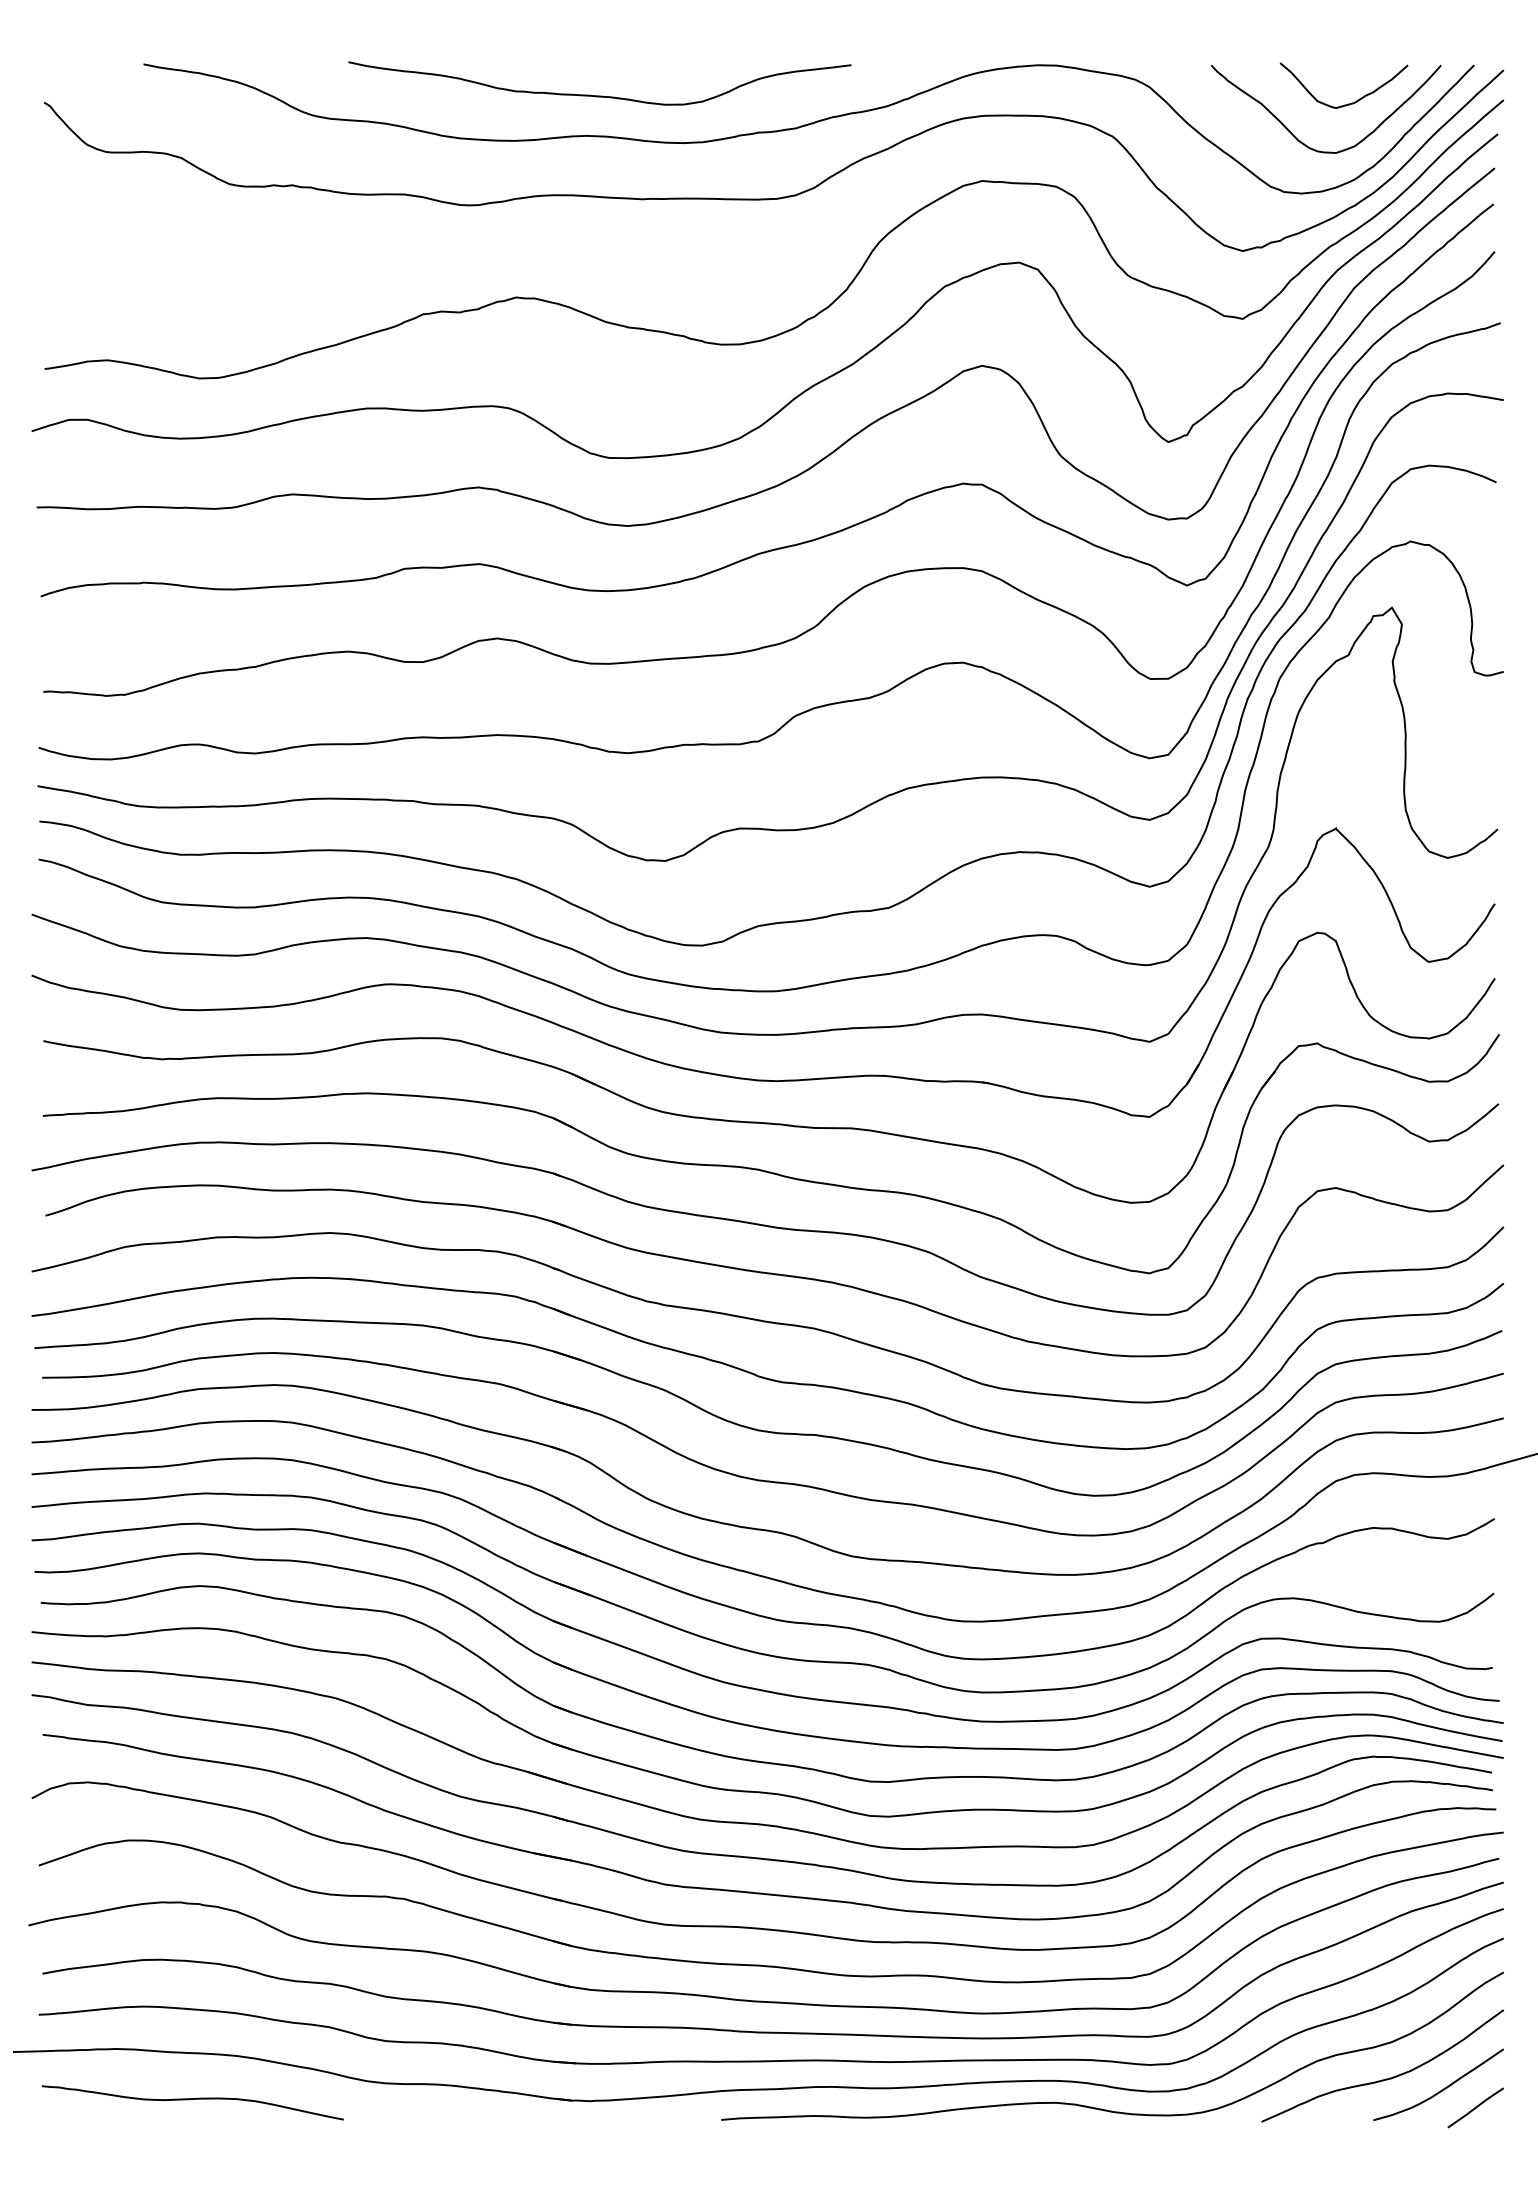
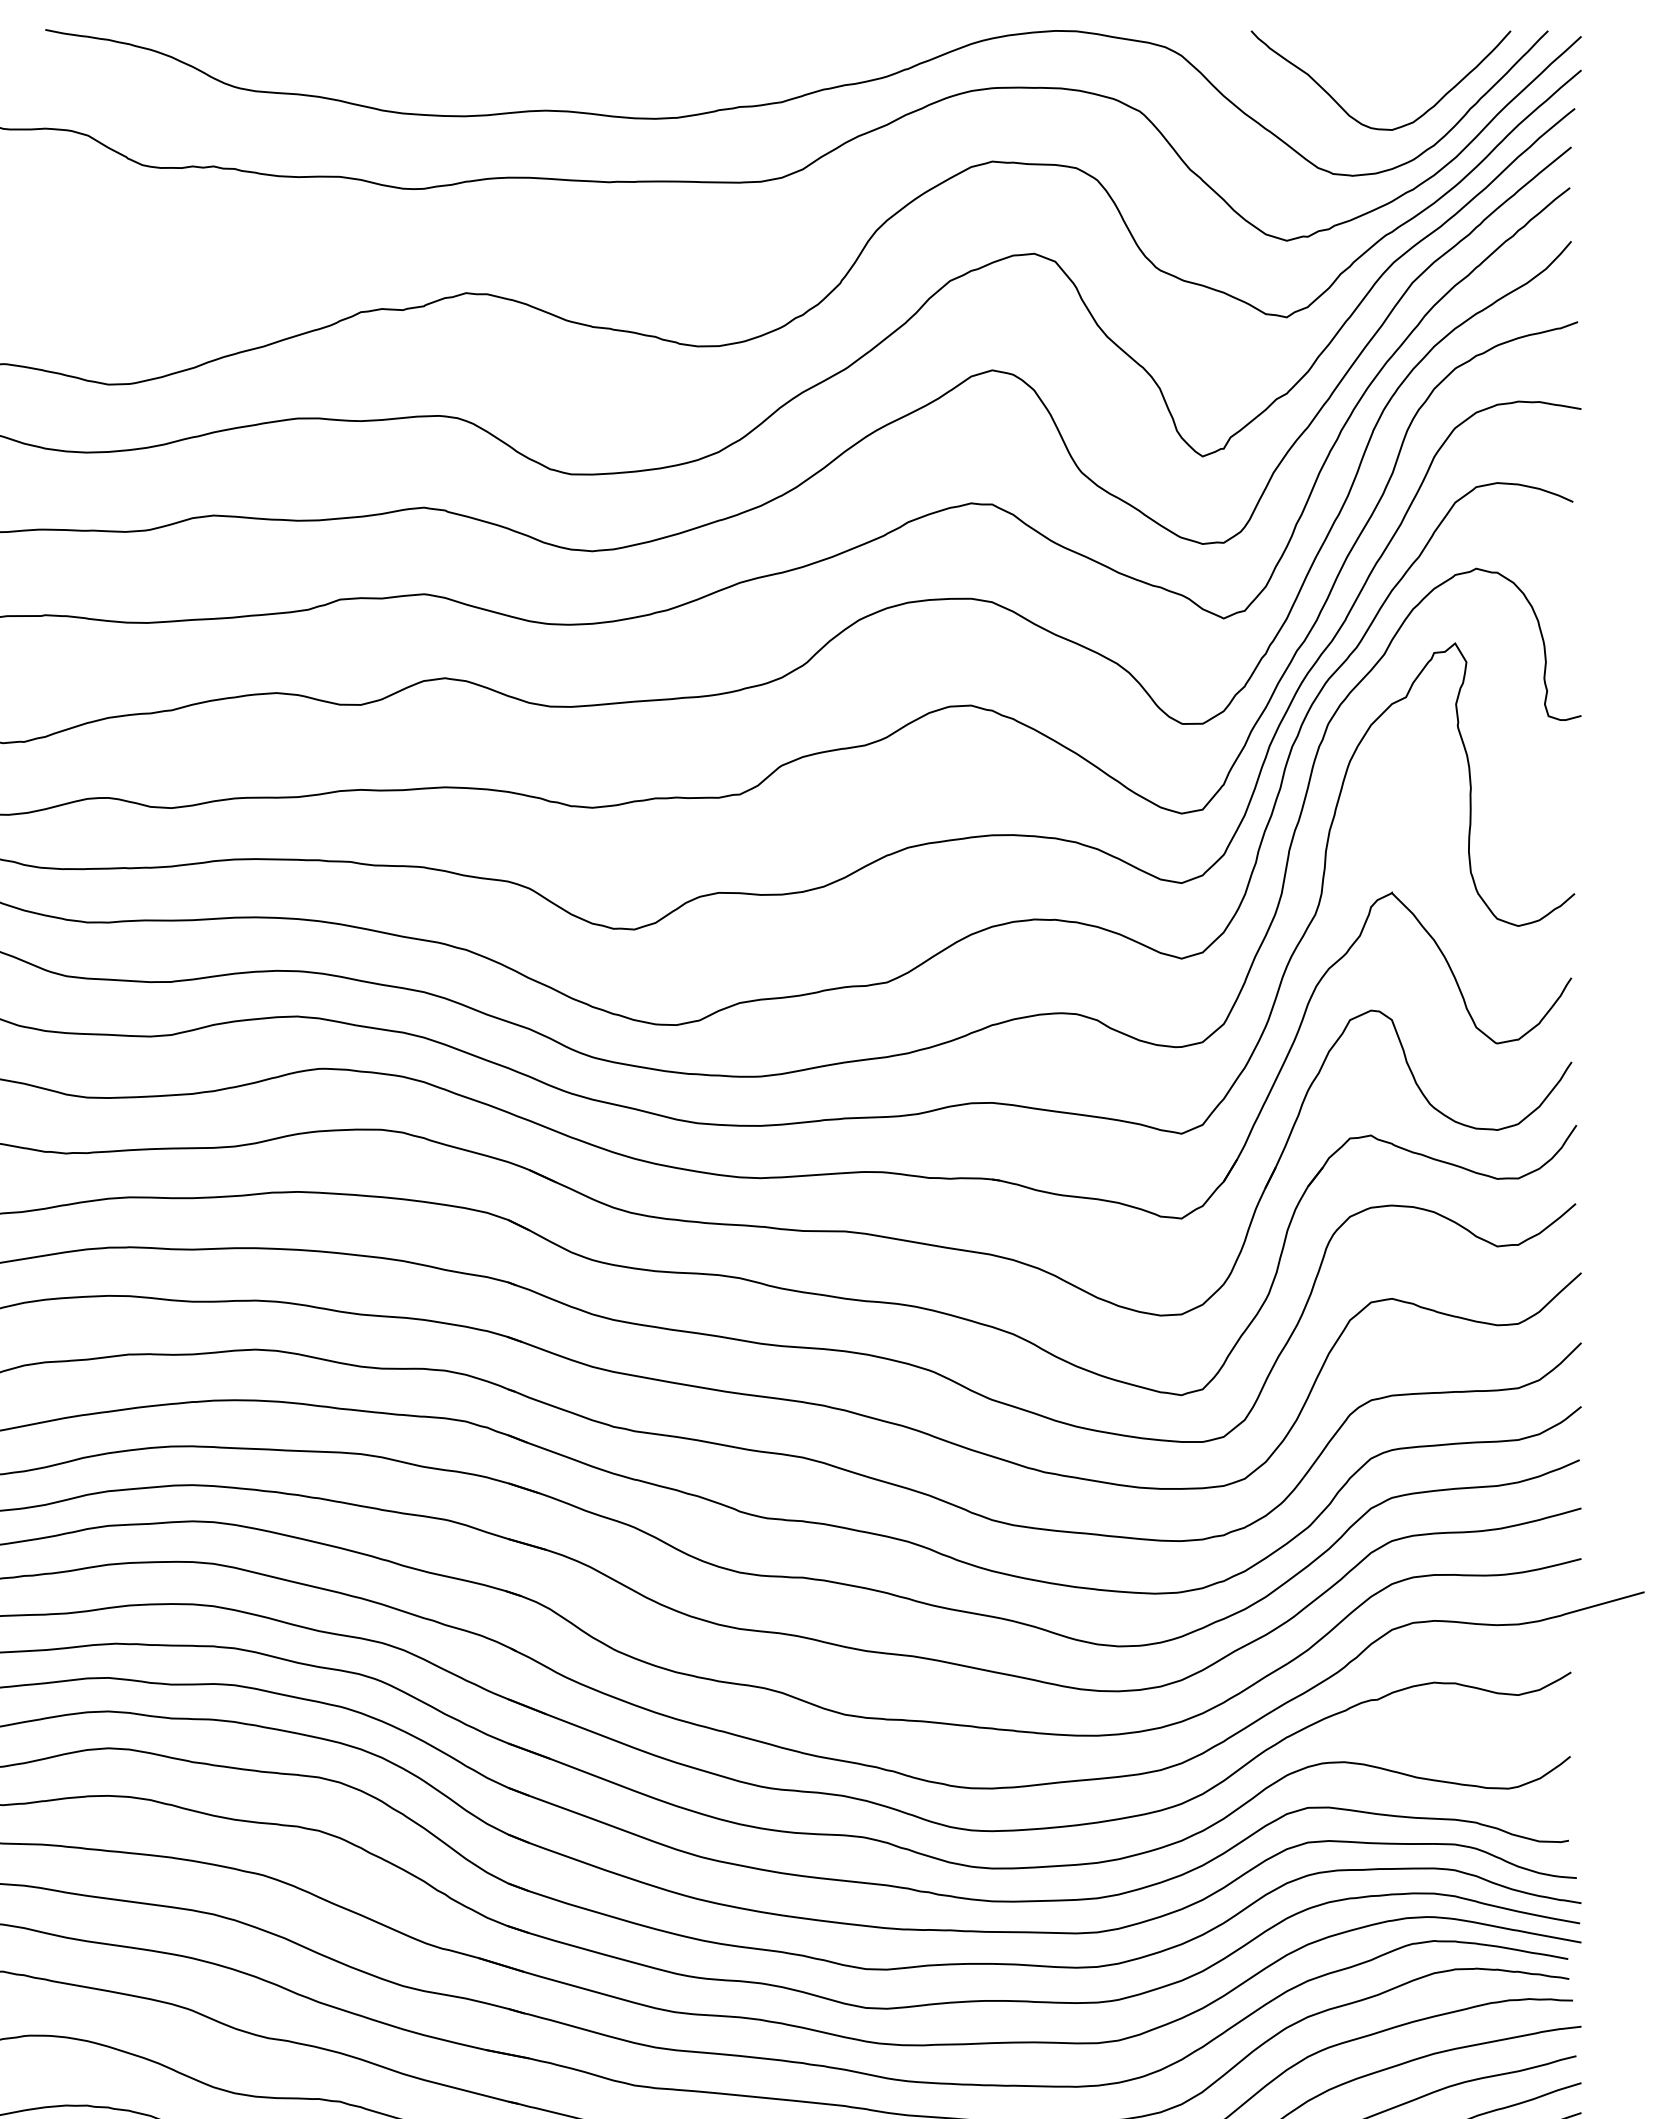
curve: (599, 95) -> (560, 65), removed
curve: (1348, 103) -> (1406, 74), removed

